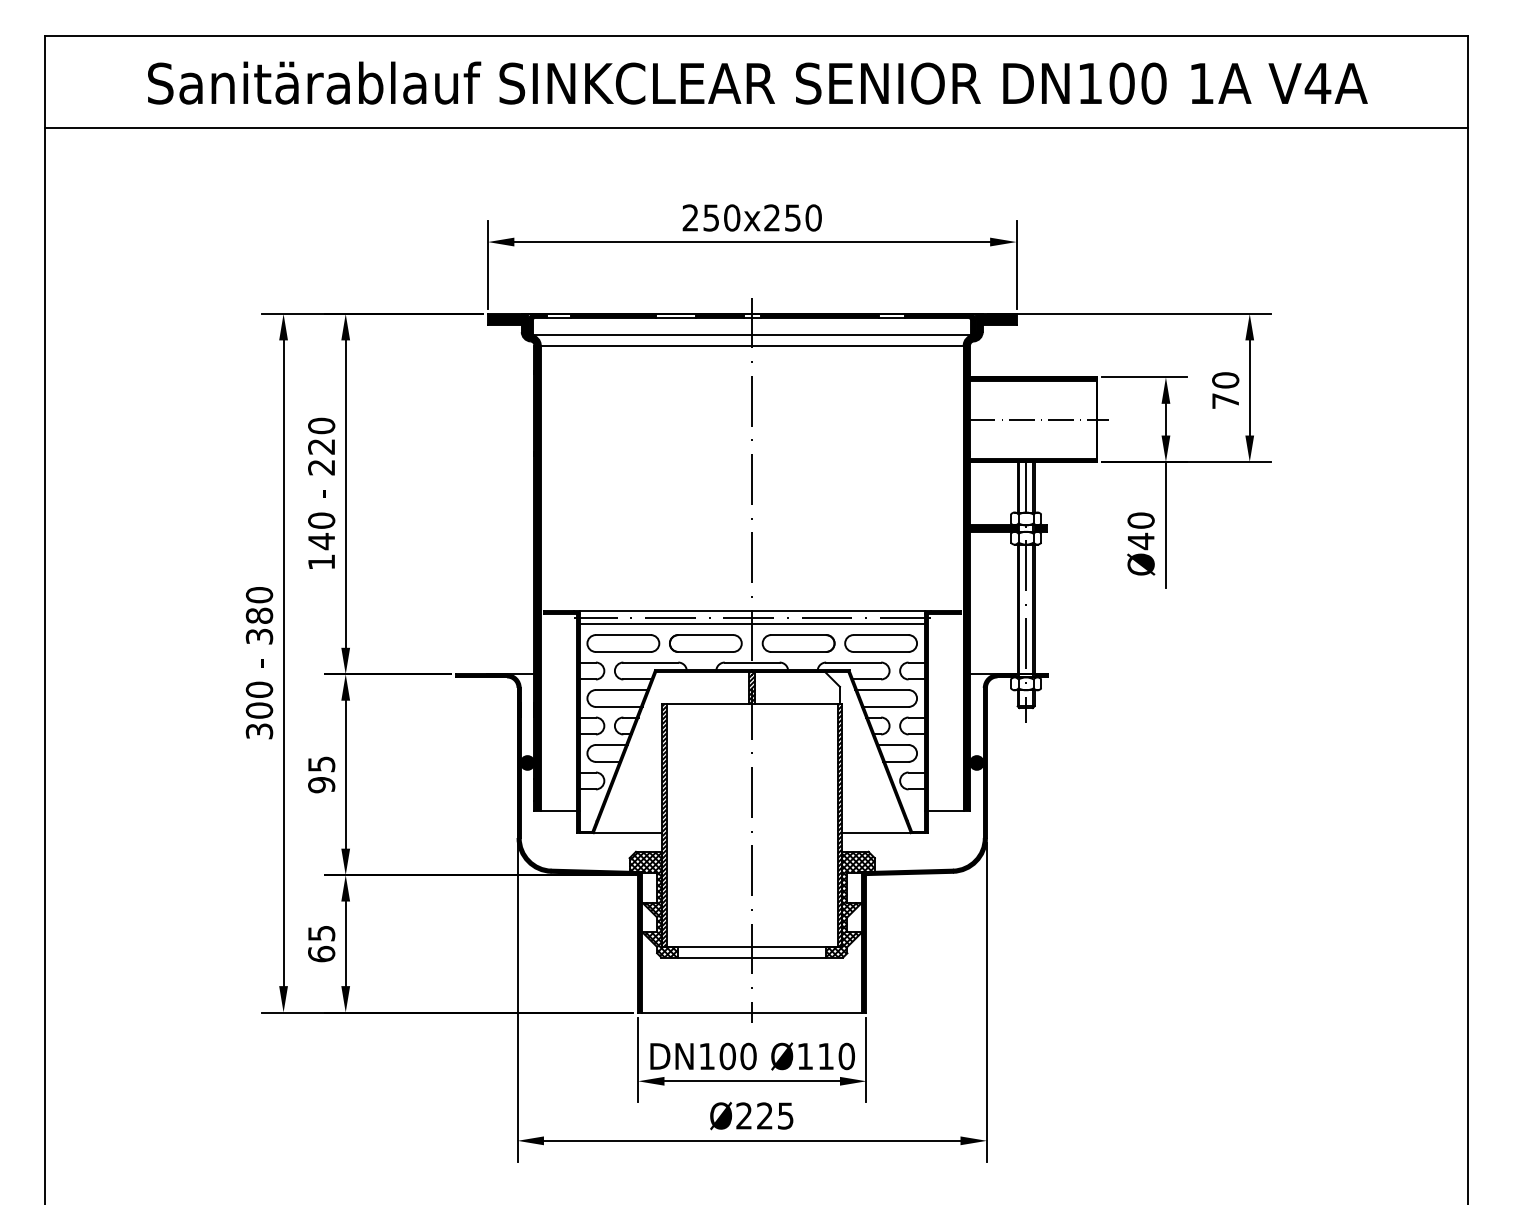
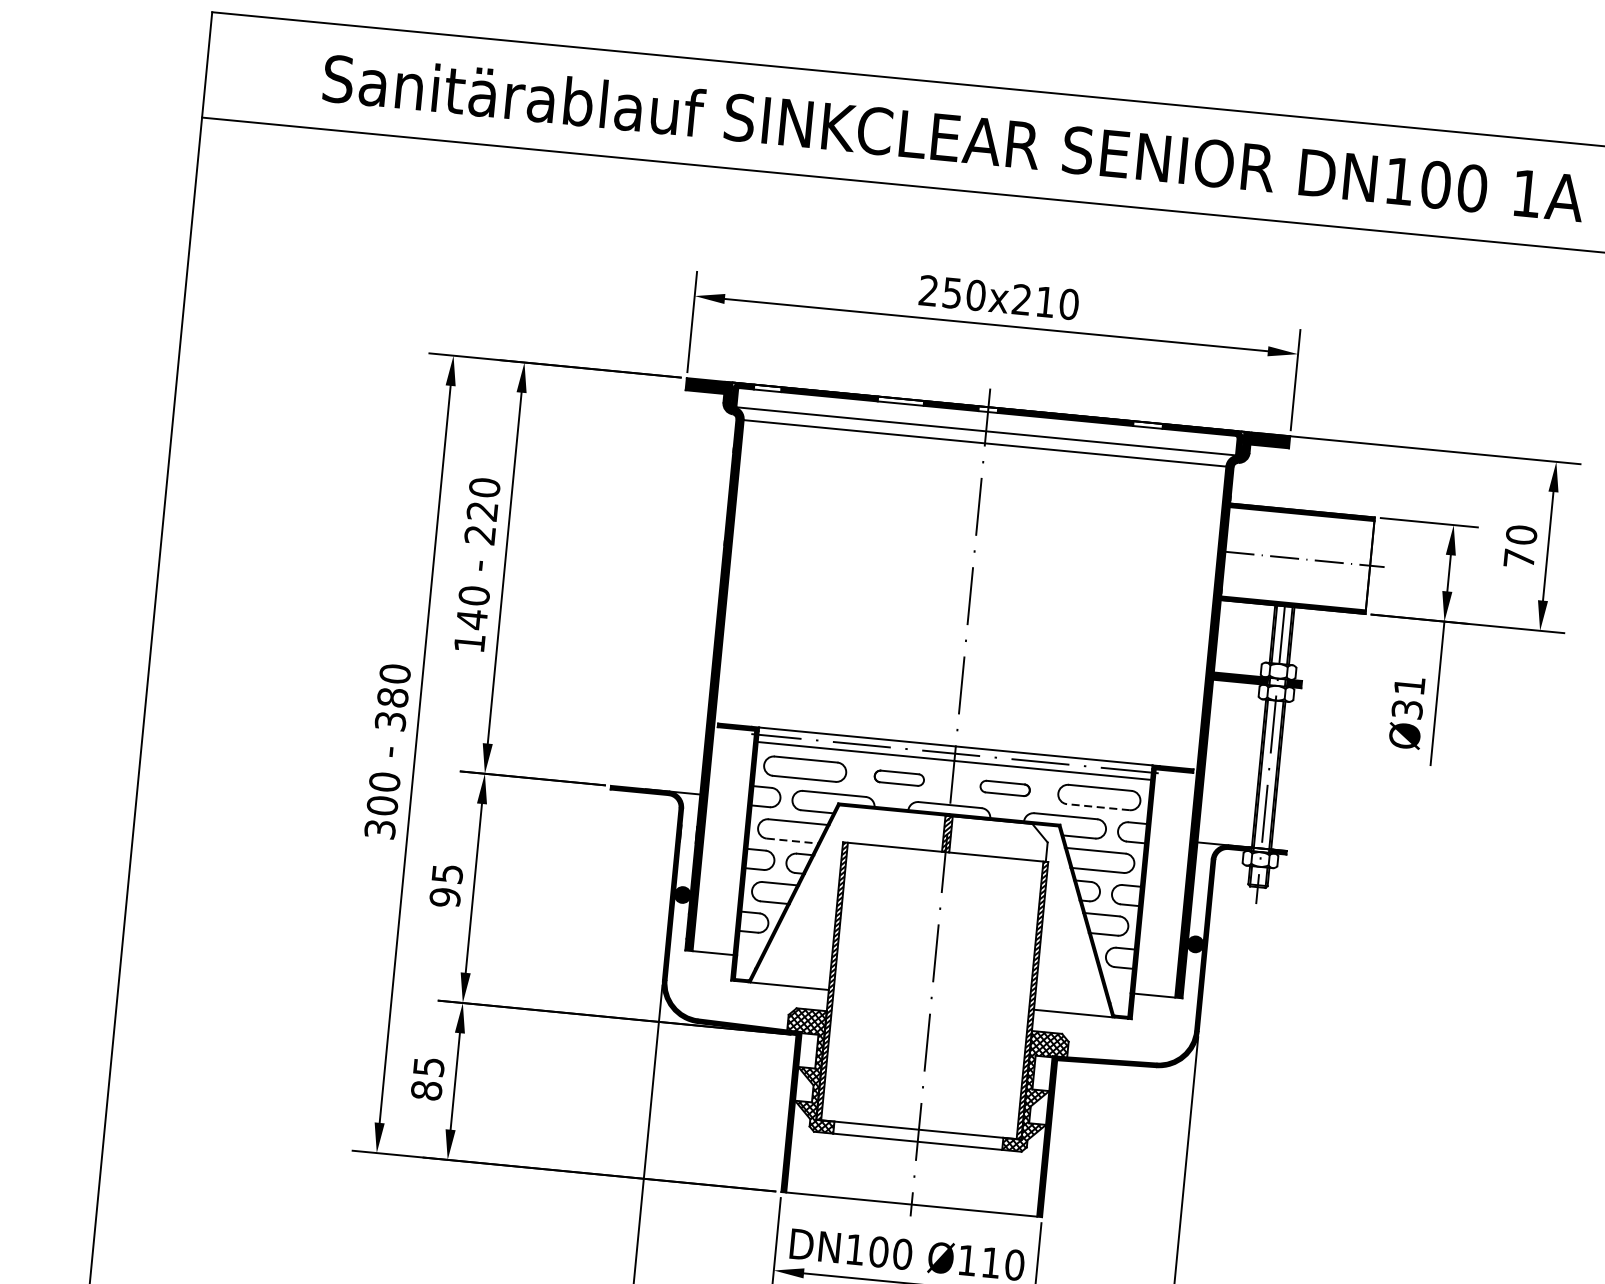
text: (792, 217) -> (1045, 301), 250x250 -> 250x210
text: (1140, 531) -> (1407, 698), Ø40 -> Ø31
part: (705, 643) -> (898, 778), size x0.6
part: (798, 643) -> (1005, 788), size x0.6
line: (880, 651) -> (1097, 806), solid -> dashed
line: (619, 706) -> (793, 840), solid -> dashed
text: (321, 953) -> (426, 1089), 65 -> 85

